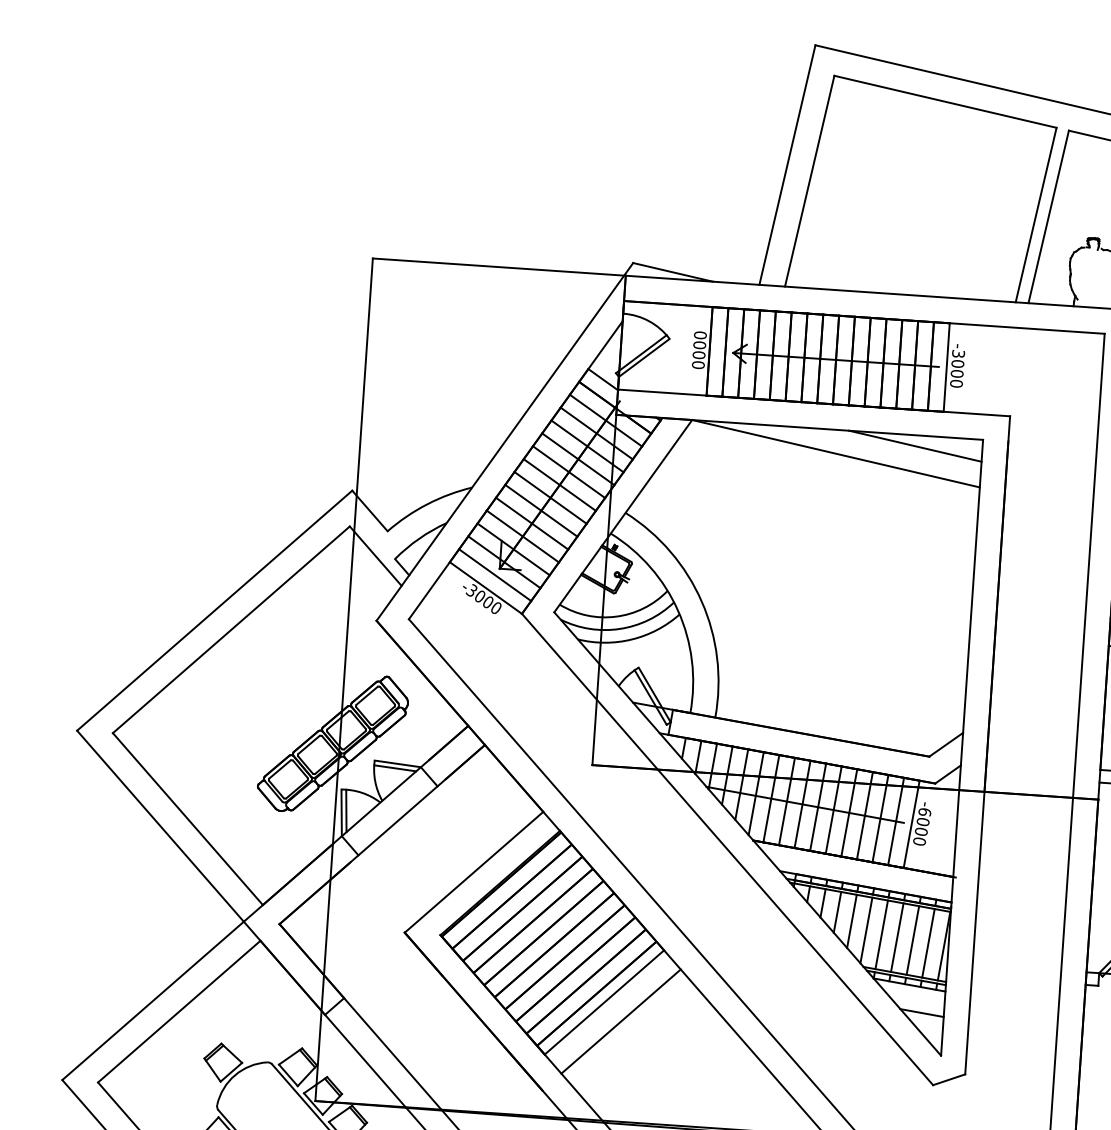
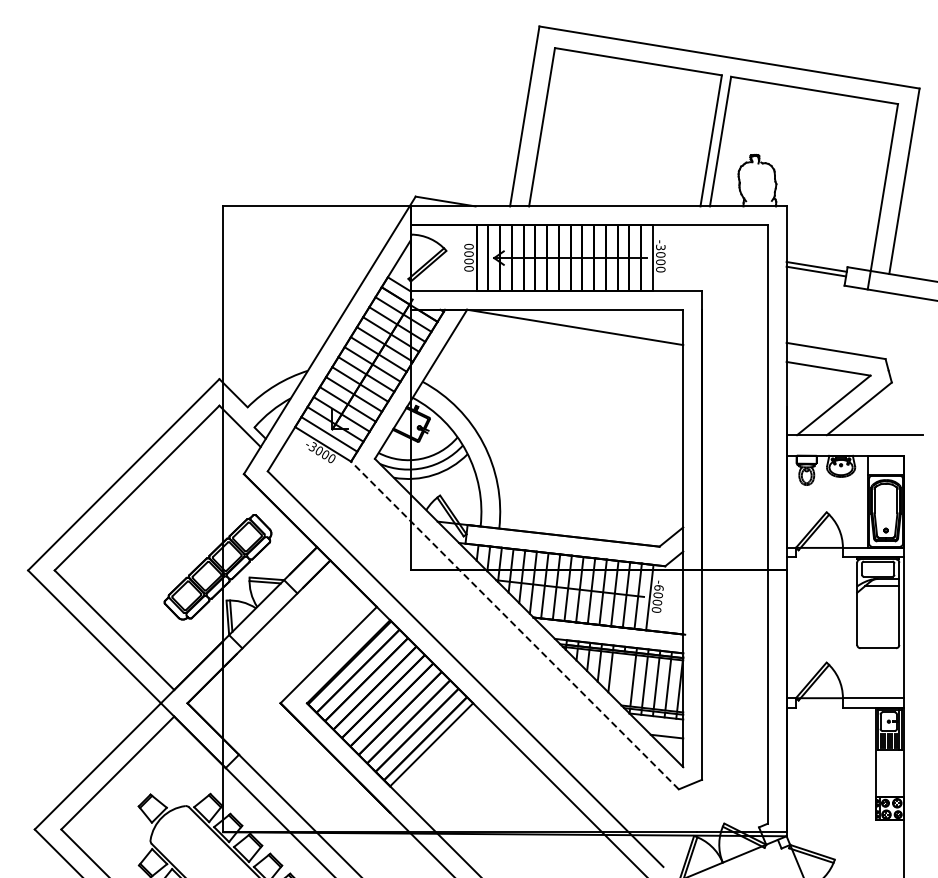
line: (915, 445) -> (633, 317), removed
line: (728, 849) -> (515, 625), solid -> dashed
line: (866, 929) -> (621, 677), removed
line: (620, 1020) -> (444, 757), removed

